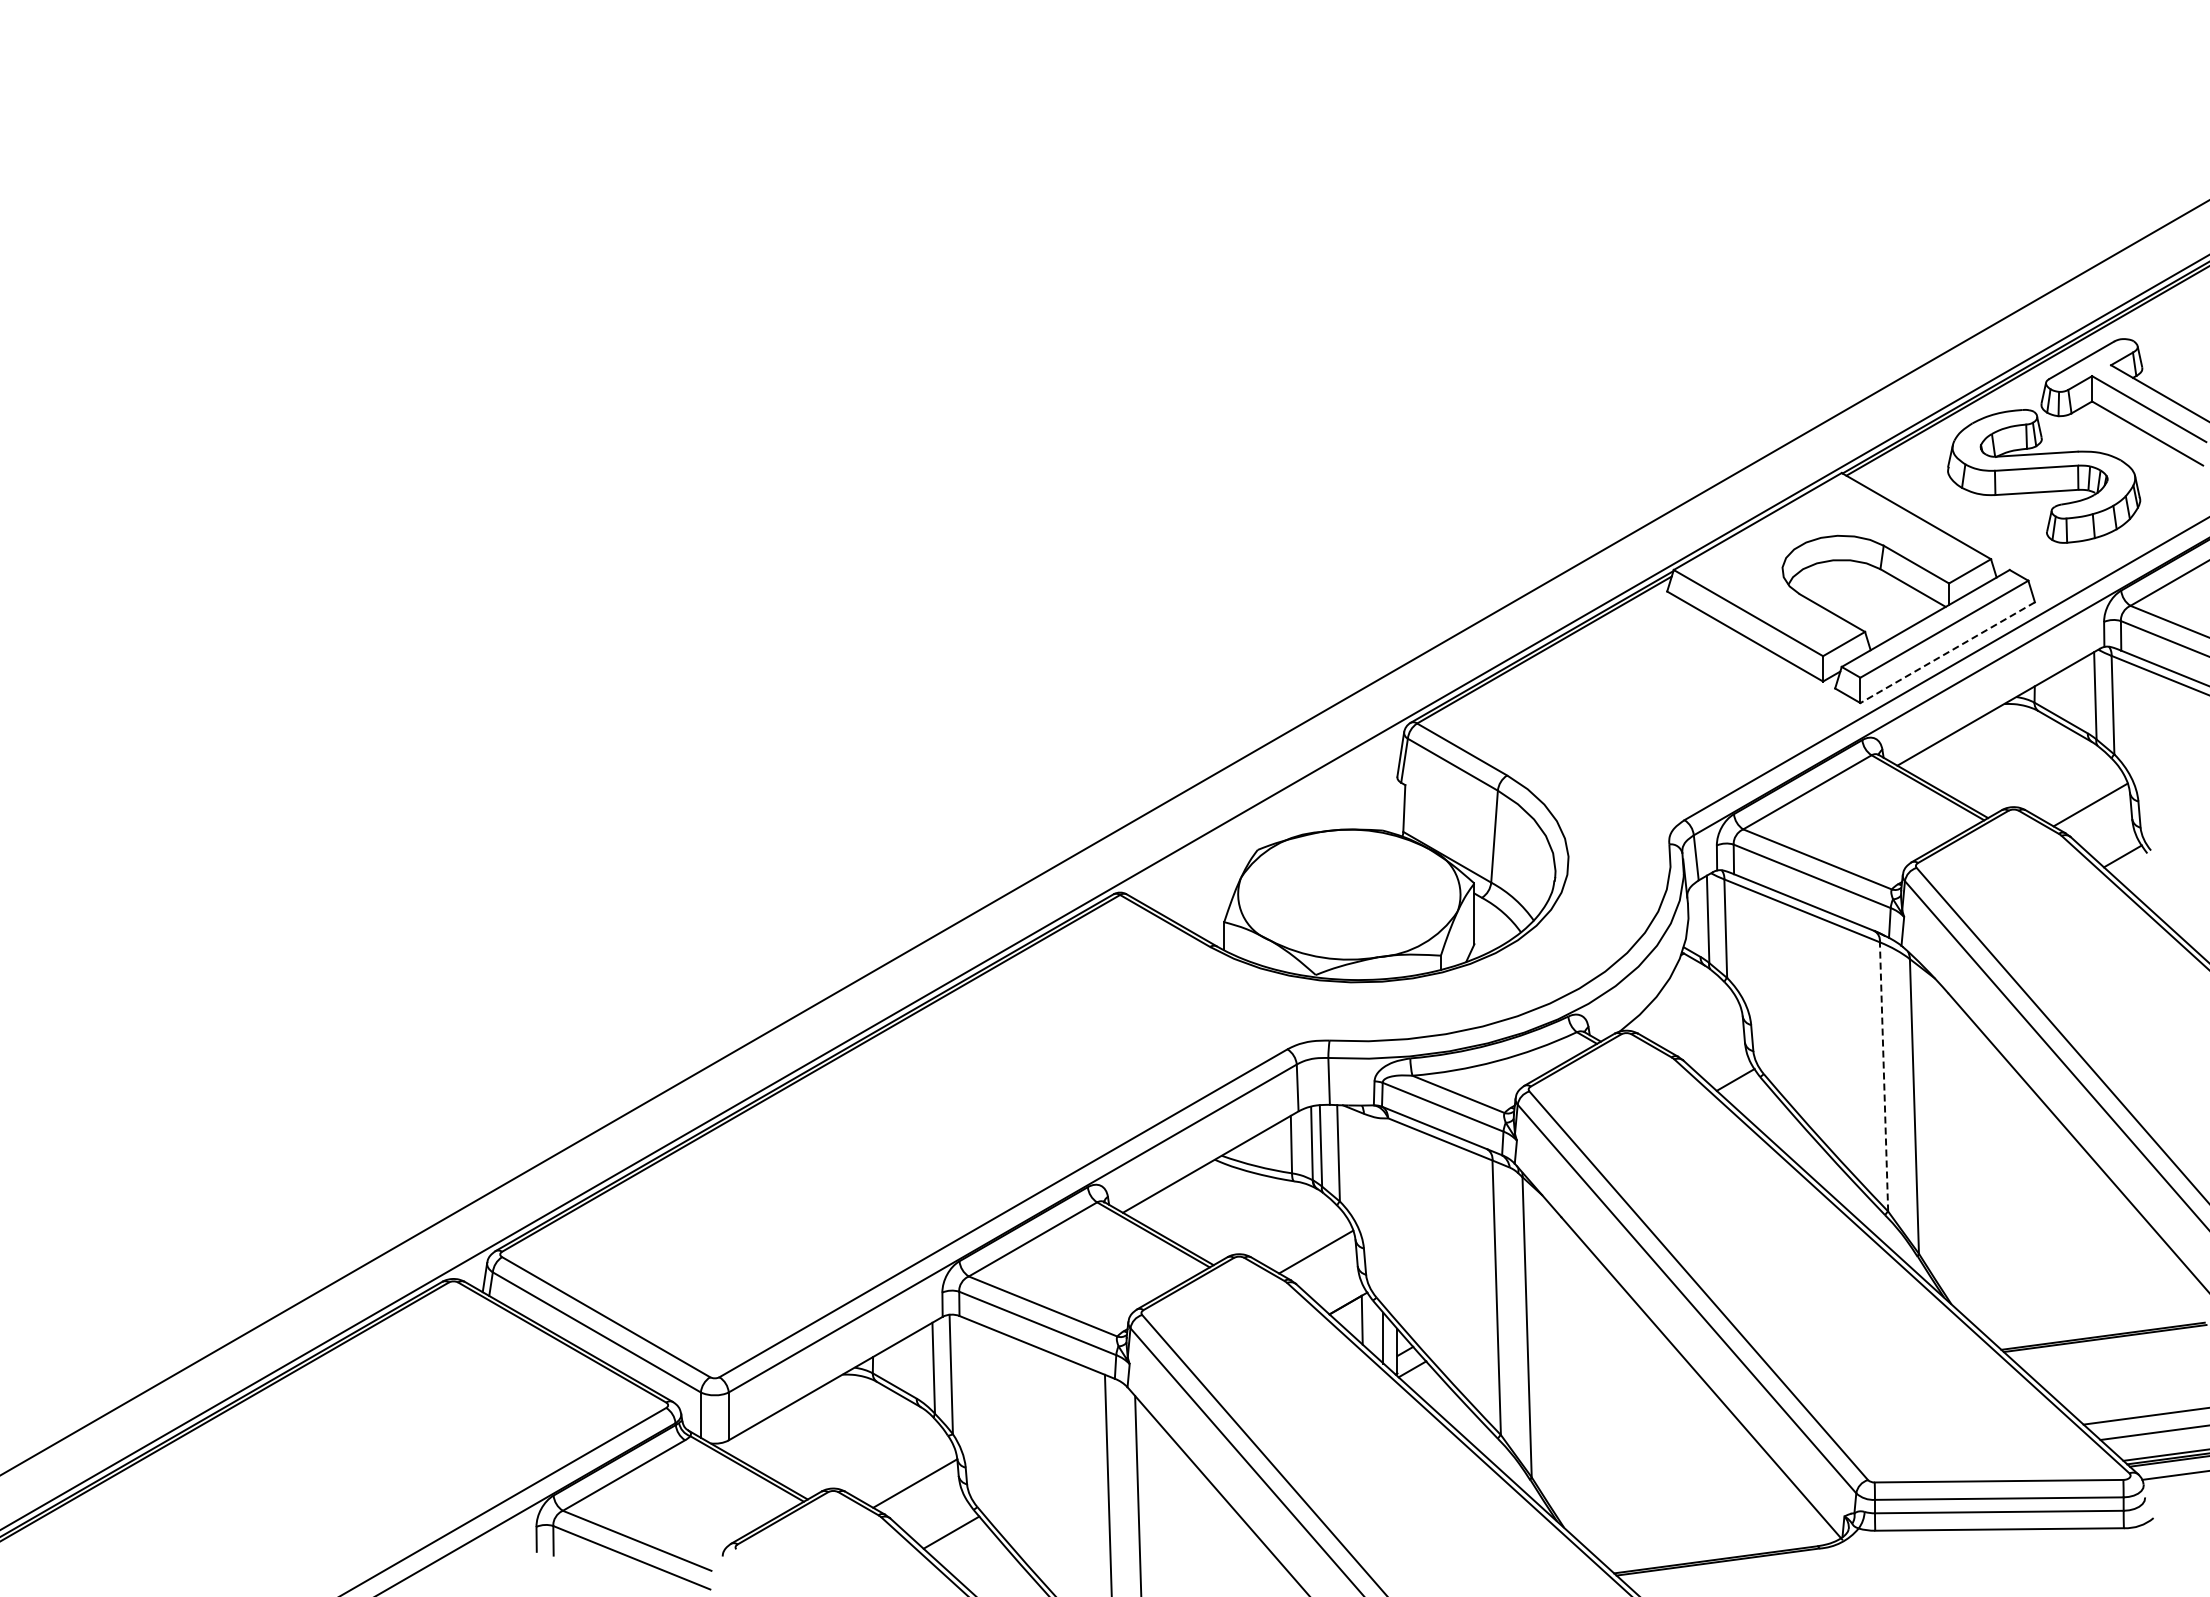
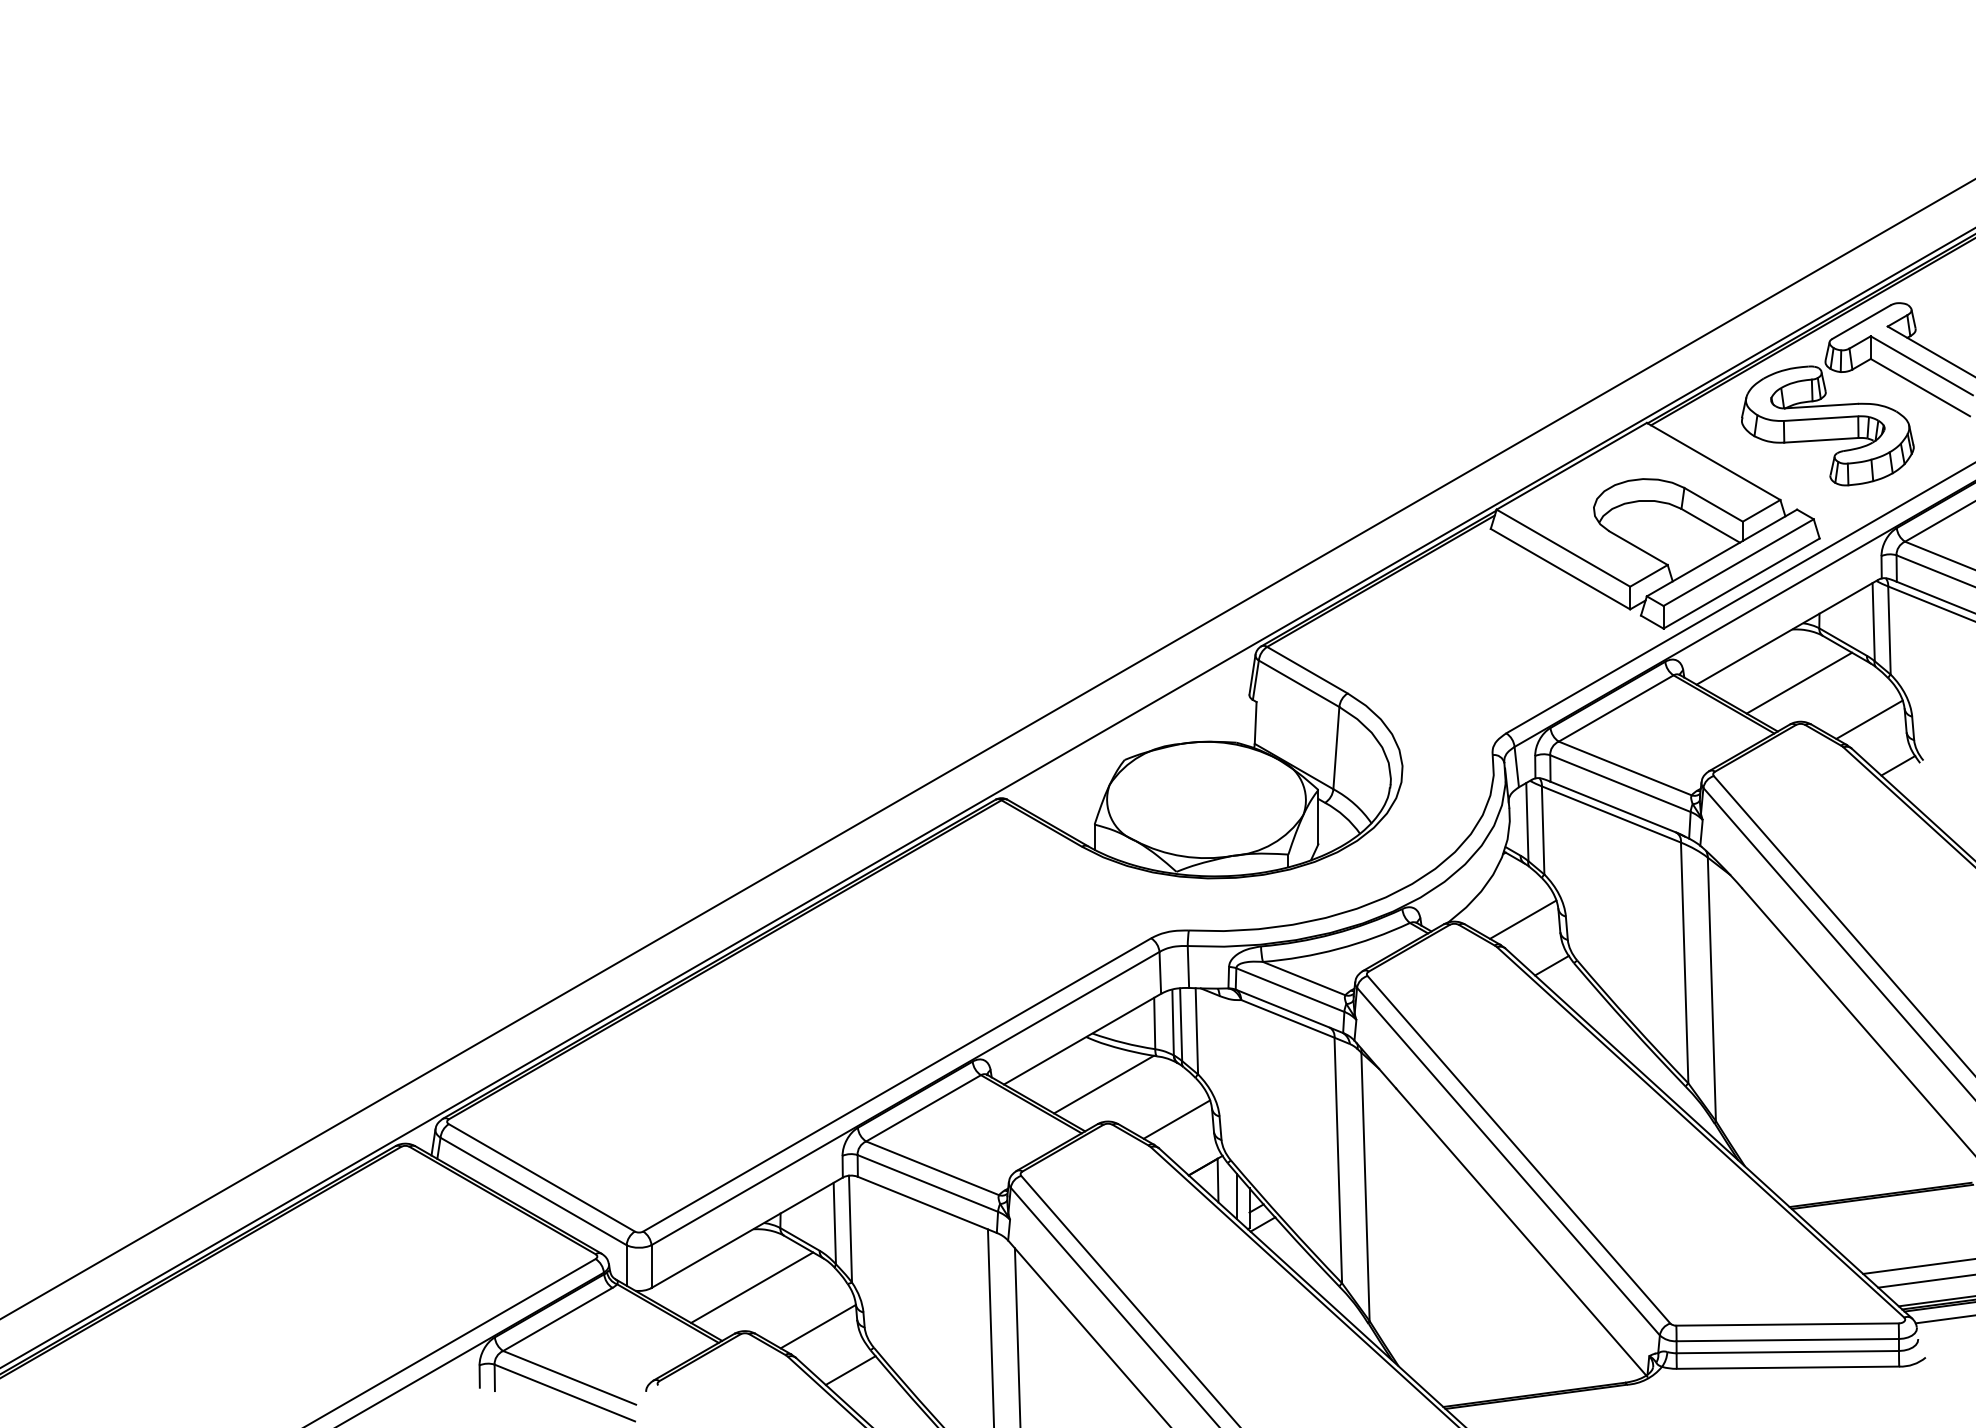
line: (1947, 652) -> (1741, 583), dashed -> solid
line: (2012, 764) -> (1799, 683), added
line: (1703, 1028) -> (1523, 919), added
line: (1884, 1076) -> (1685, 962), dashed -> solid
line: (1234, 1212) -> (1103, 1084), added
line: (841, 1439) -> (752, 1287), added

